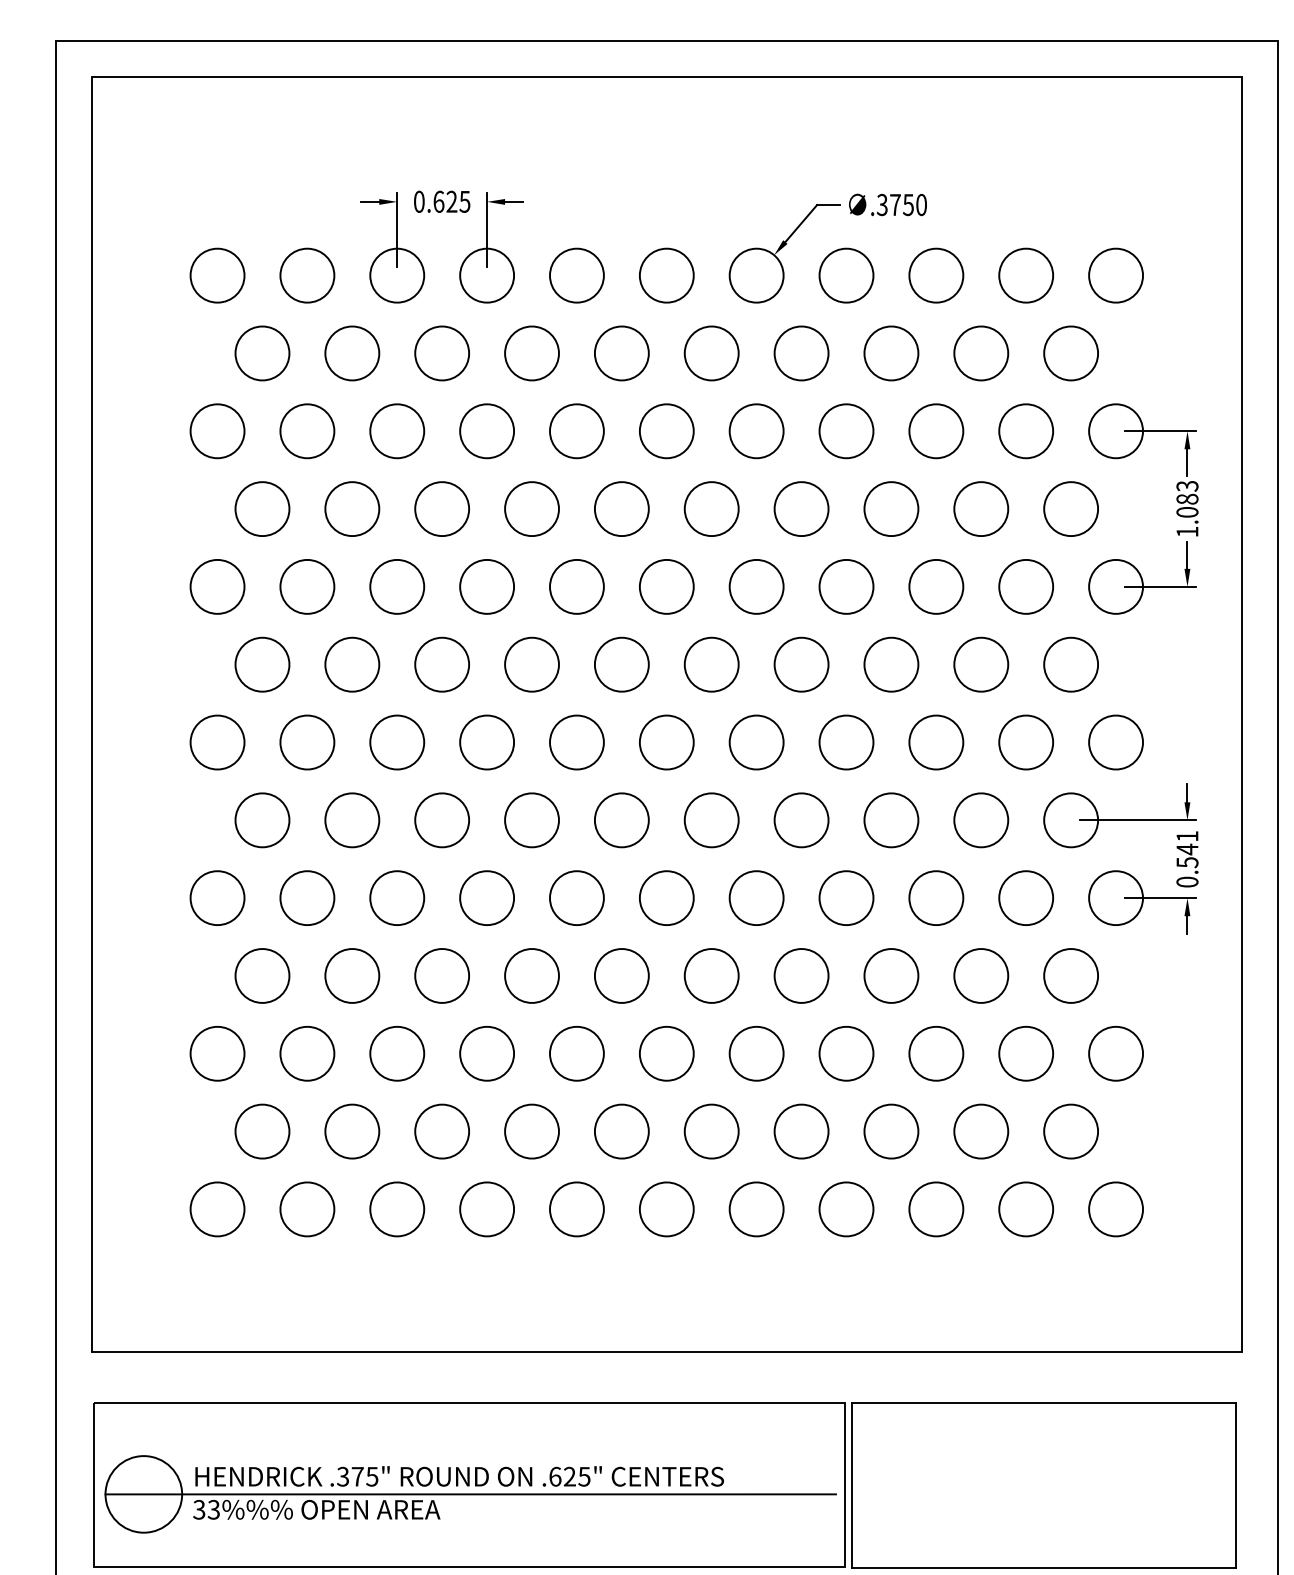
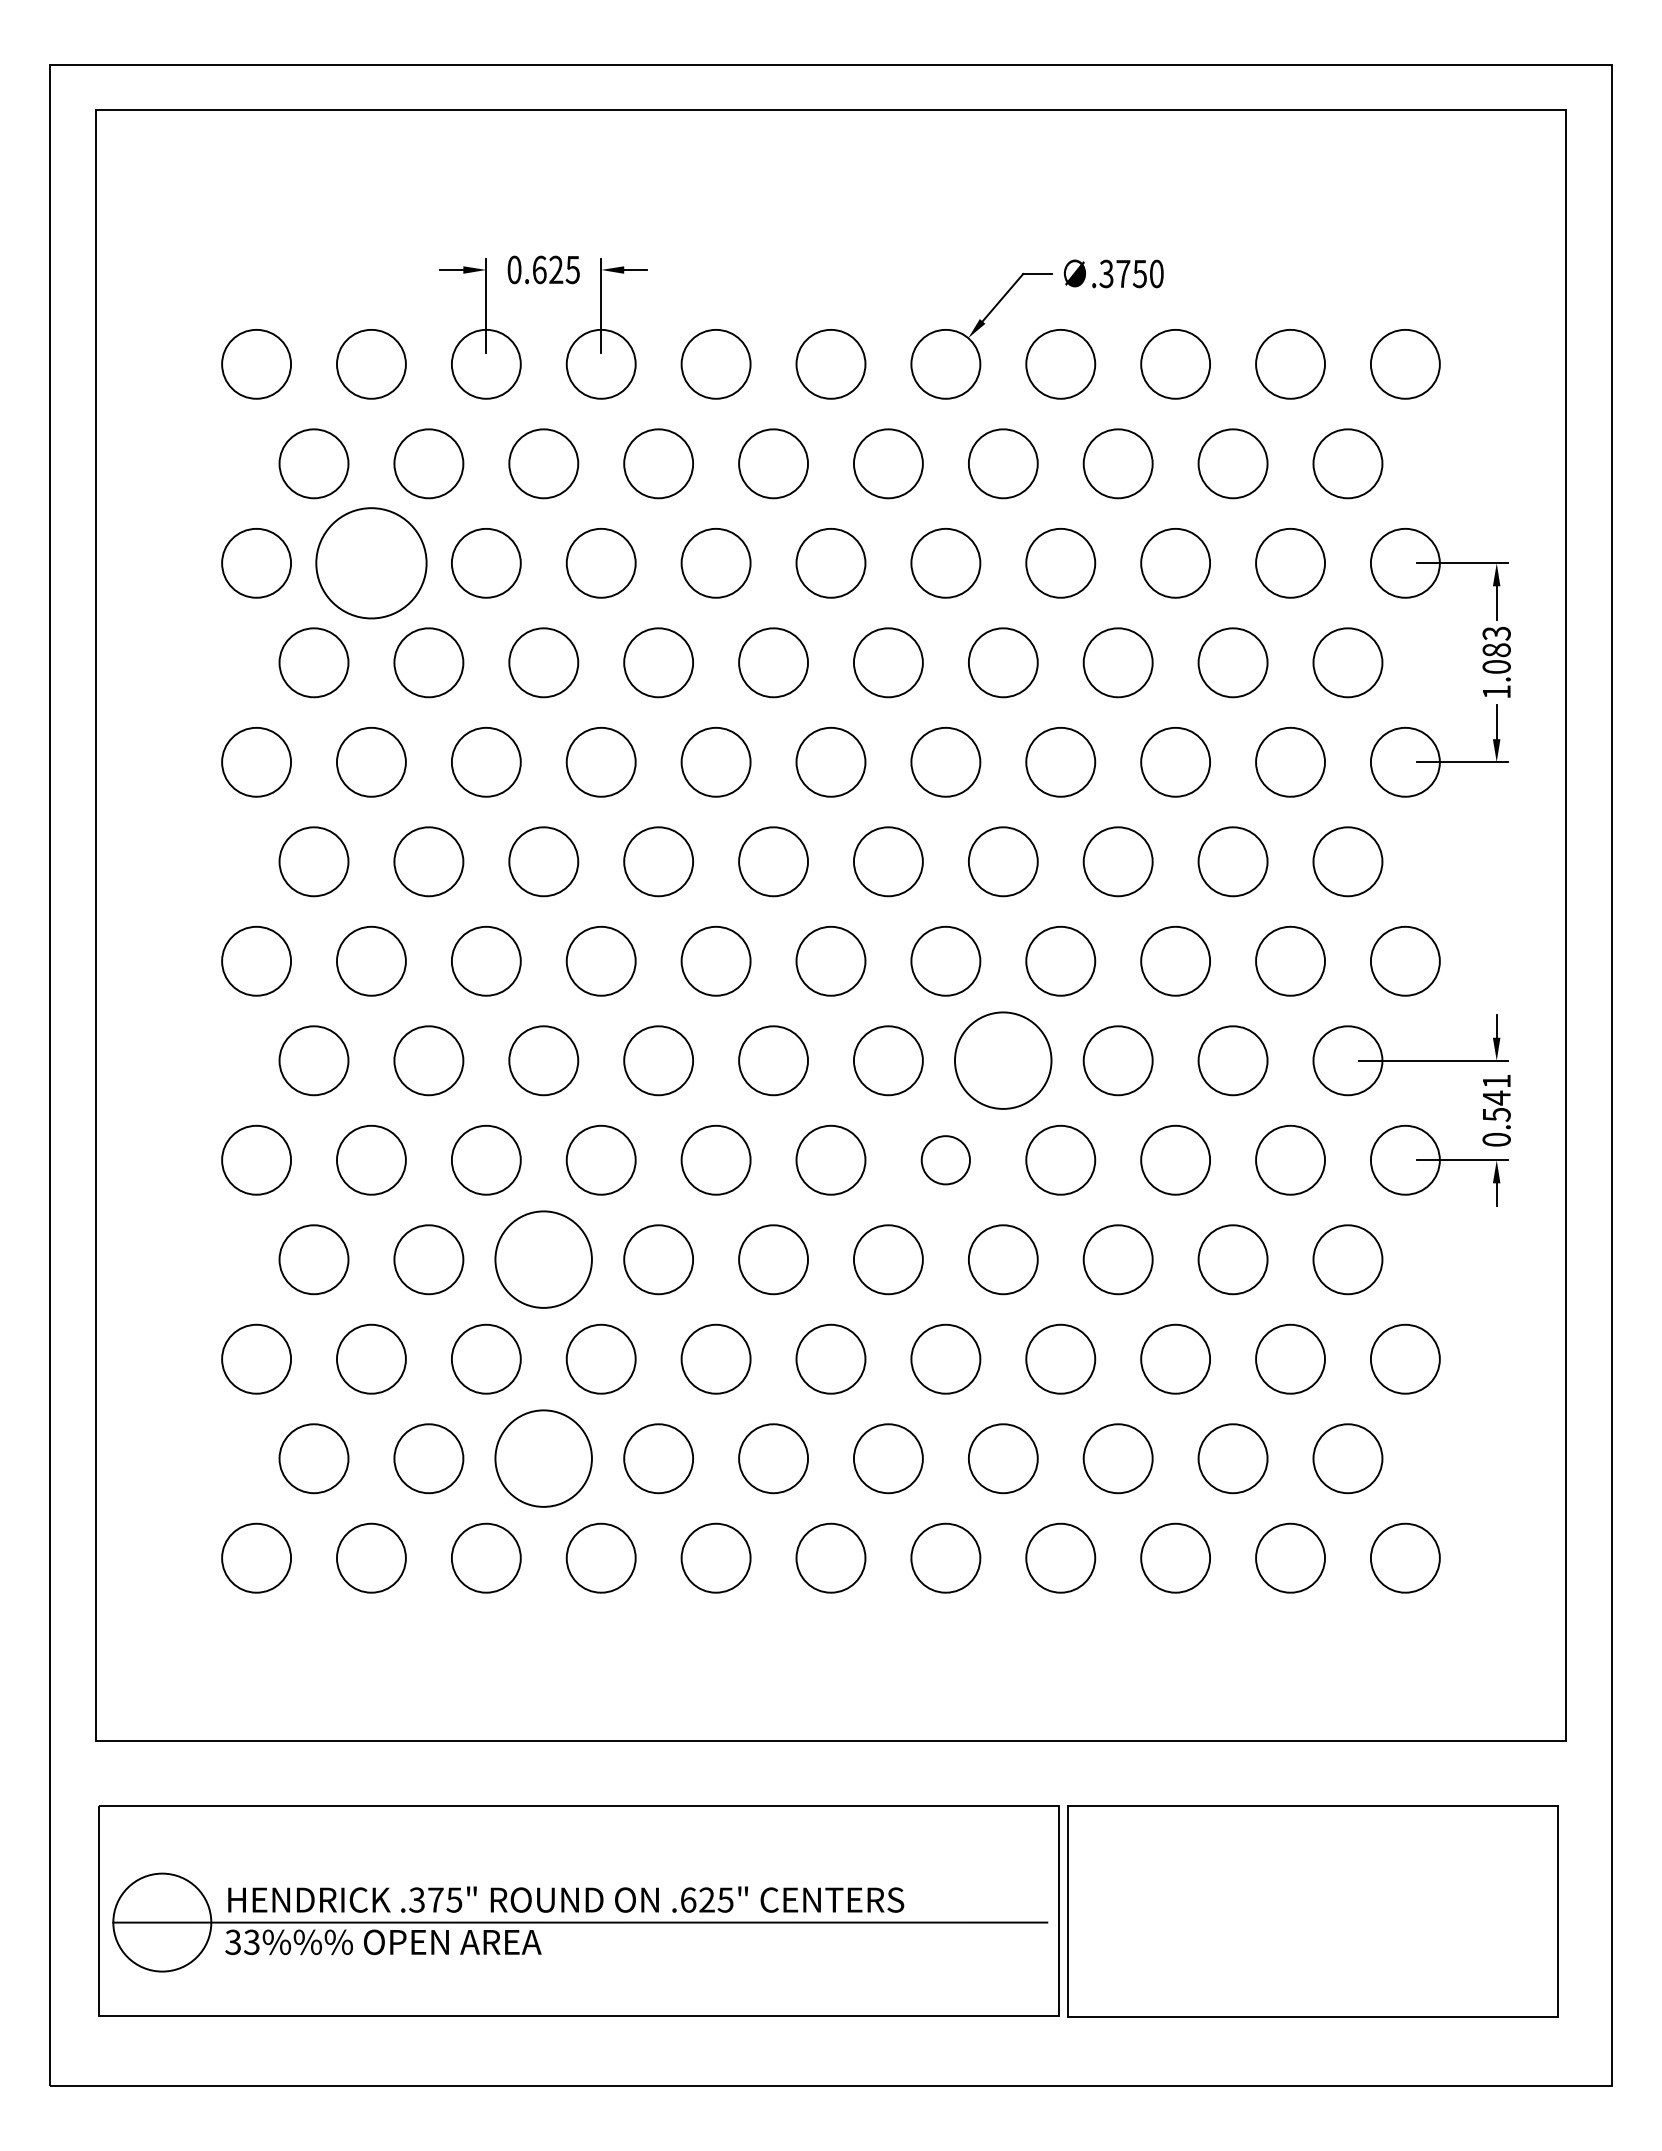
circle: (307, 430) -> (371, 562), size x1.6
circle: (801, 820) -> (1003, 1060), size x1.4
circle: (756, 897) -> (945, 1159), size x0.7
circle: (441, 975) -> (543, 1259), size x1.4
circle: (441, 1131) -> (543, 1458), size x1.4

